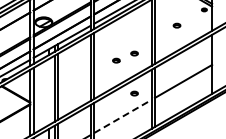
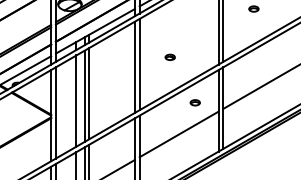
part: (134, 53) -> (195, 47), removed
line: (48, 92) -> (76, 101), added
line: (123, 116) -> (179, 134), dashed -> solid

